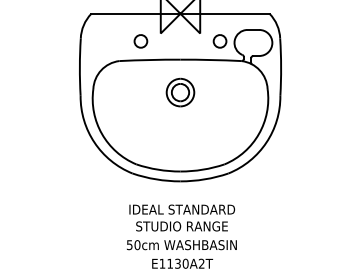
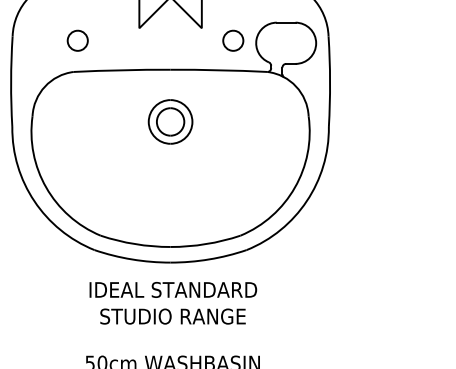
part: (140, 41) -> (77, 40), moved
text: (182, 217) -> (173, 302), moved

